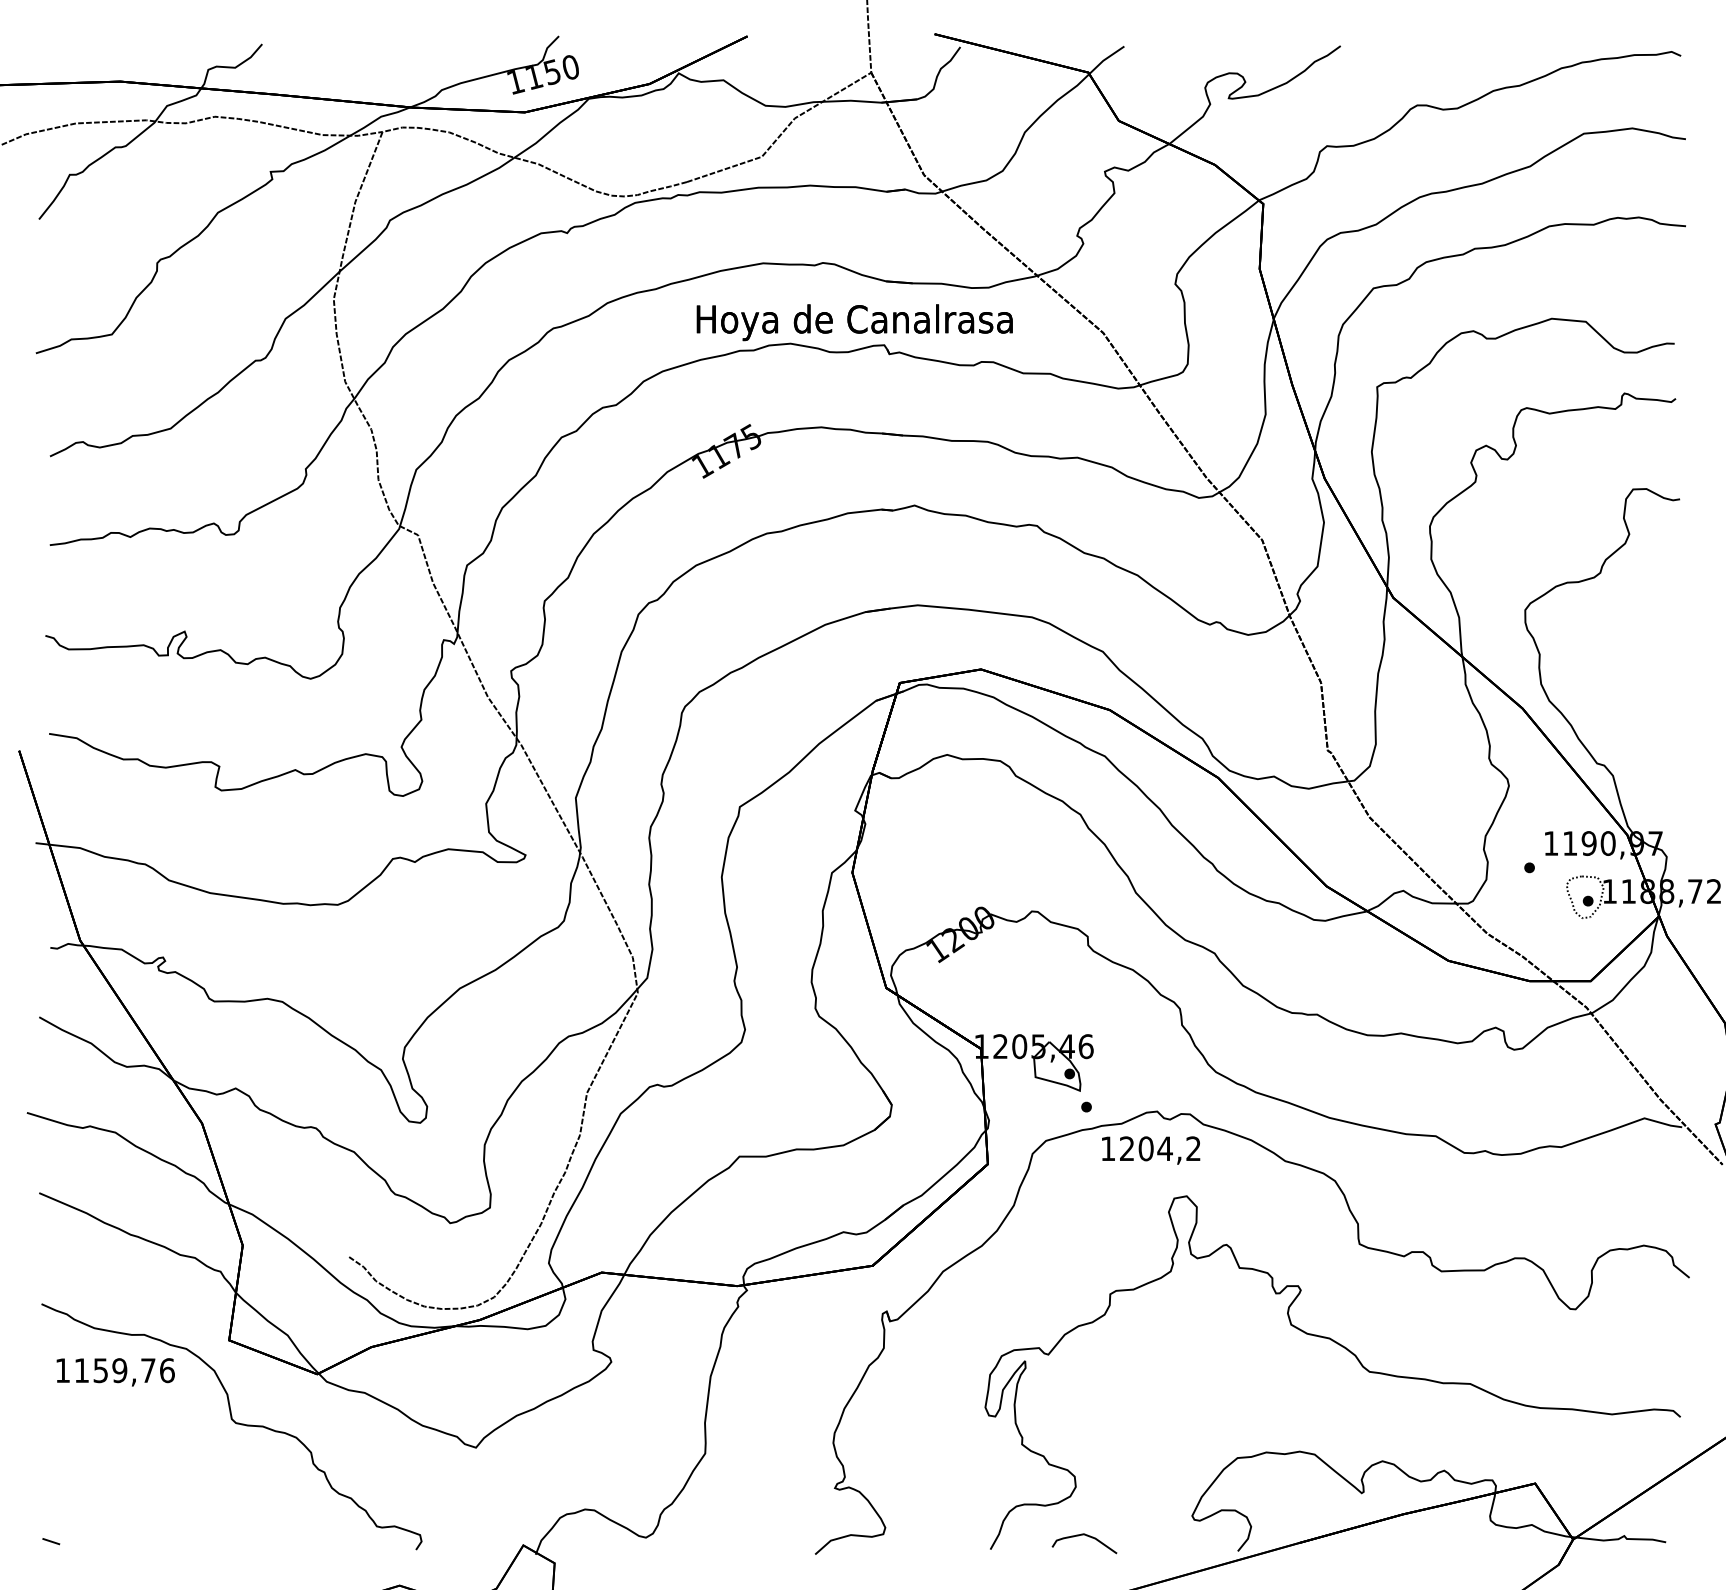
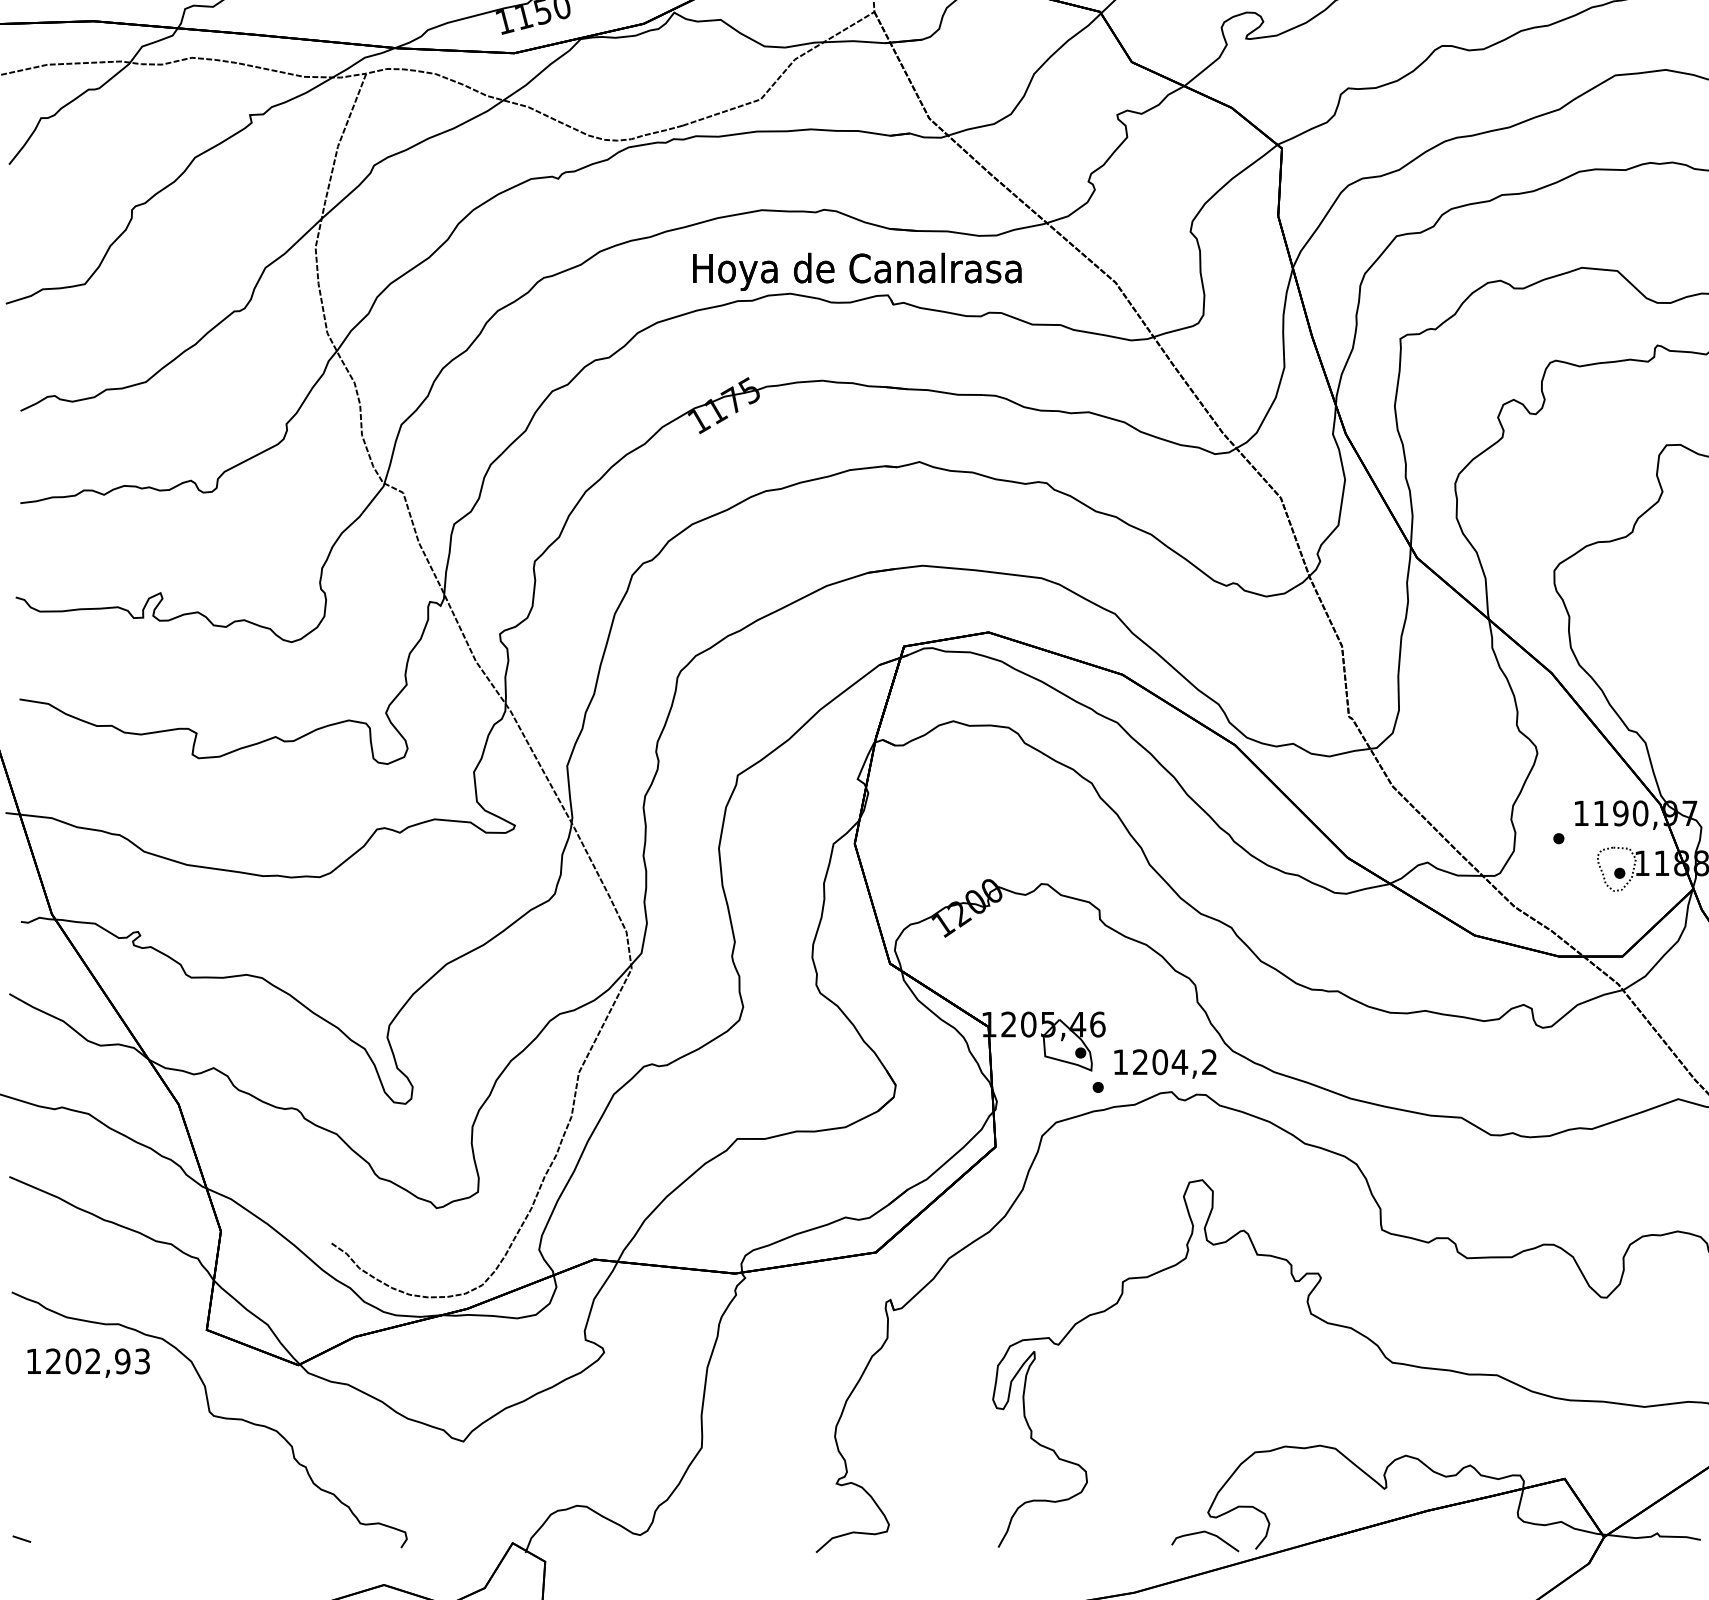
text: (1151, 1150) -> (1165, 1063), moved
text: (124, 1370) -> (97, 1361), 1159,76 -> 1202,93
curve: (1086, 1536) -> (1207, 1533), moved

